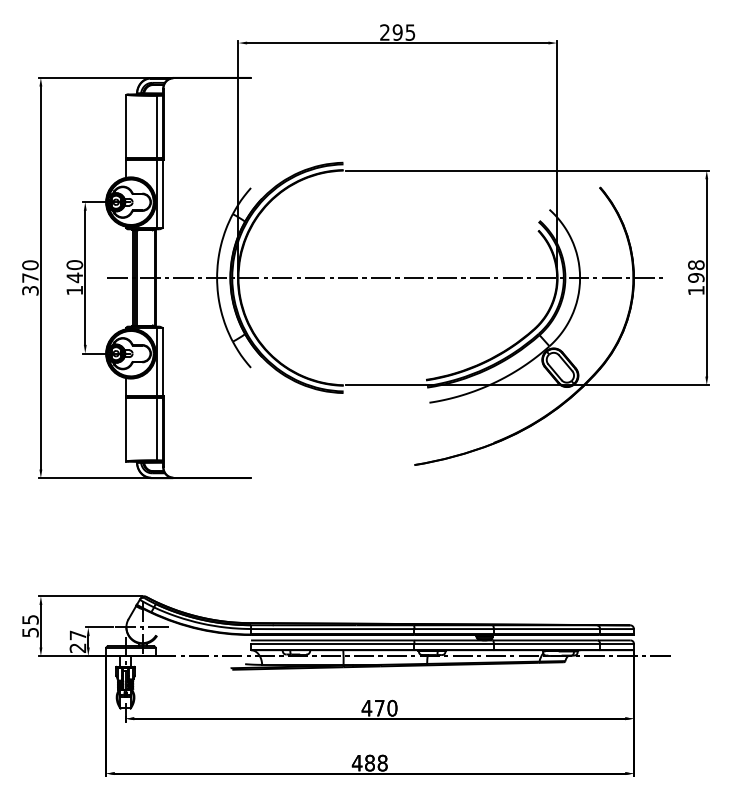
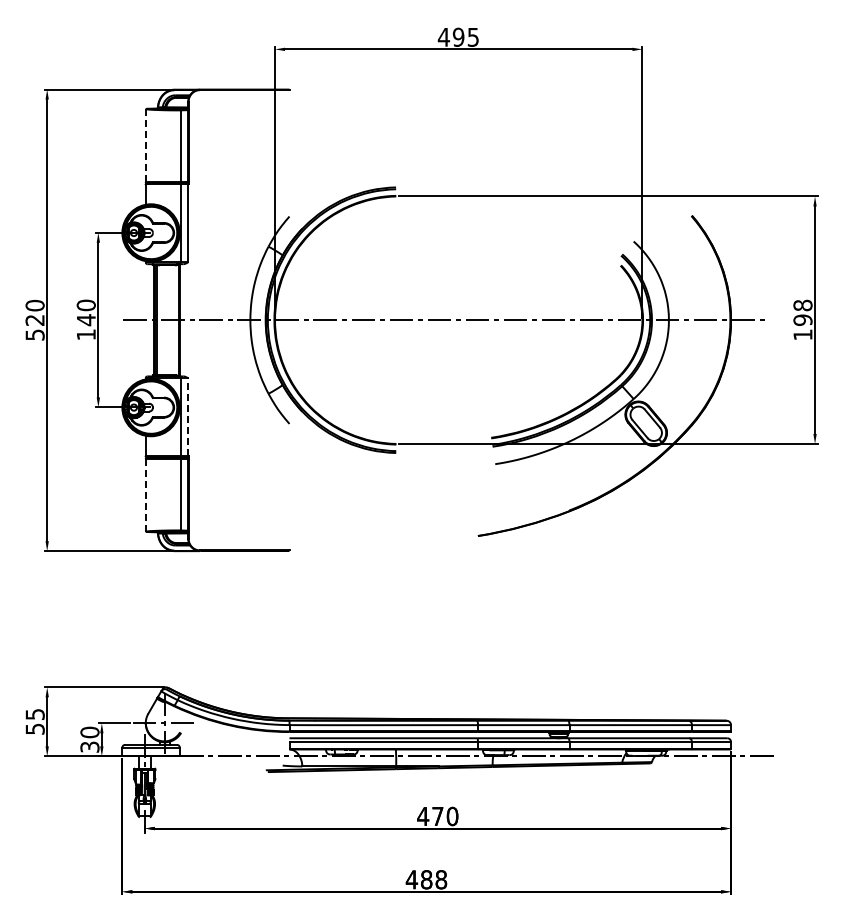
text: (384, 31) -> (443, 36), 295 -> 495
line: (126, 126) -> (145, 145), solid -> dashed
text: (29, 284) -> (34, 327), 370 -> 520
line: (163, 362) -> (188, 417), solid -> dashed
line: (126, 429) -> (145, 495), solid -> dashed
text: (77, 641) -> (89, 739), 27 -> 30

